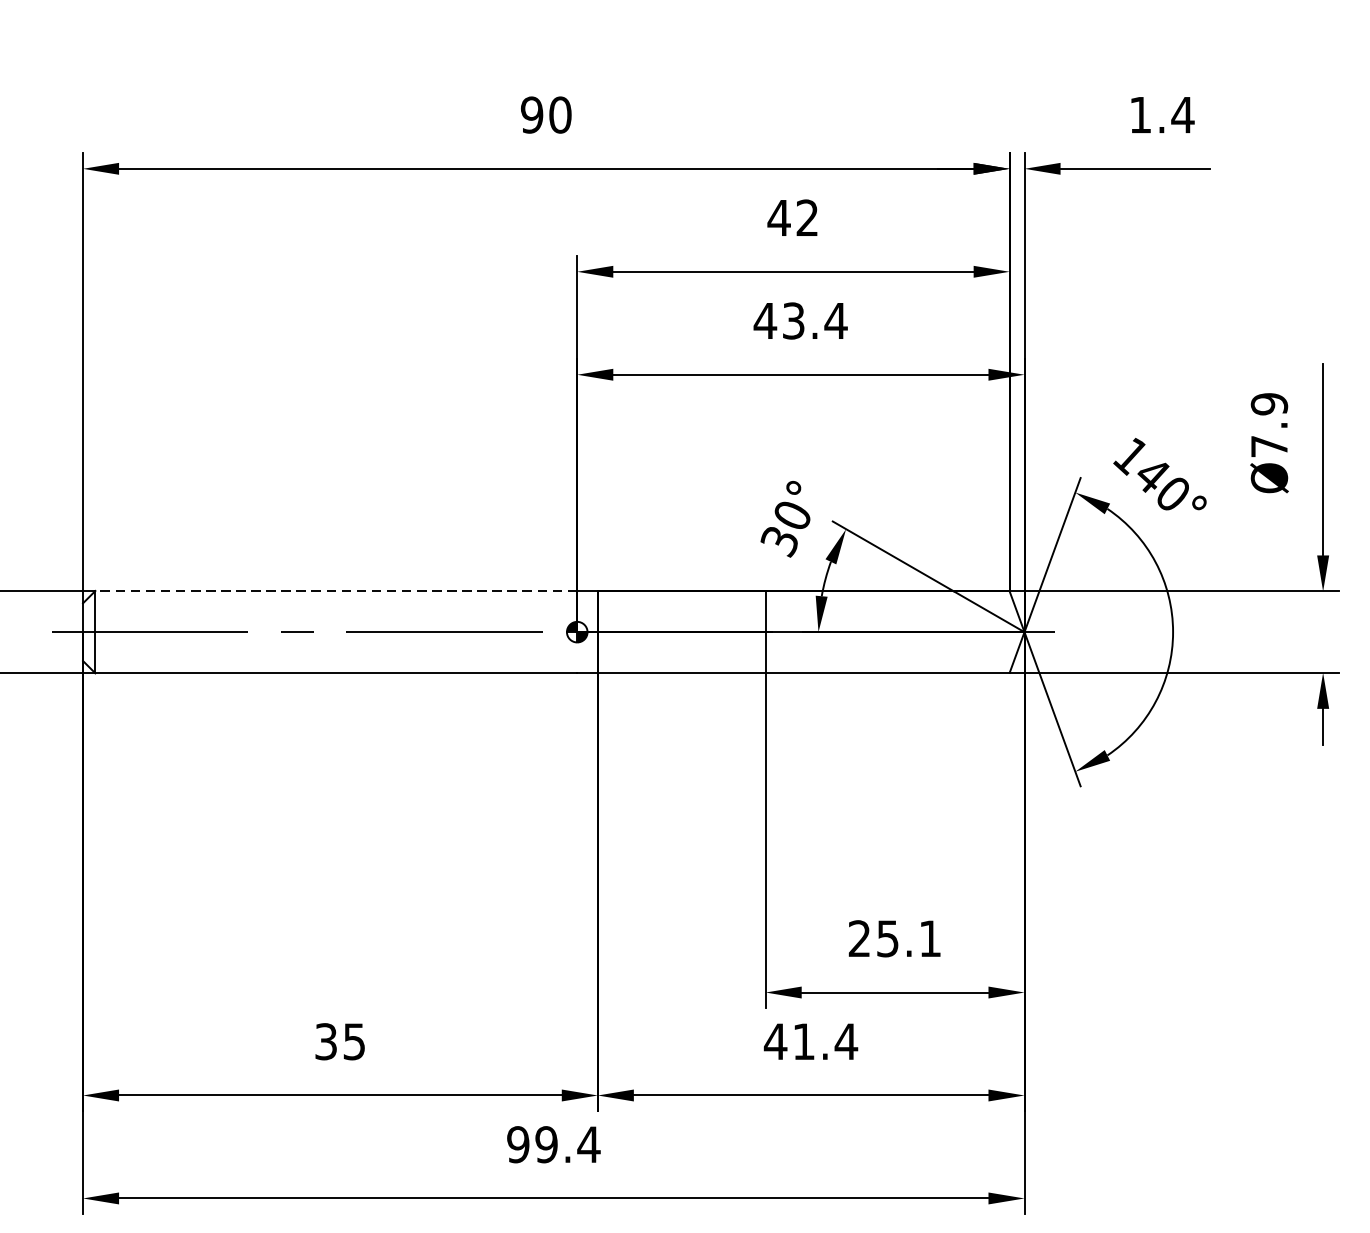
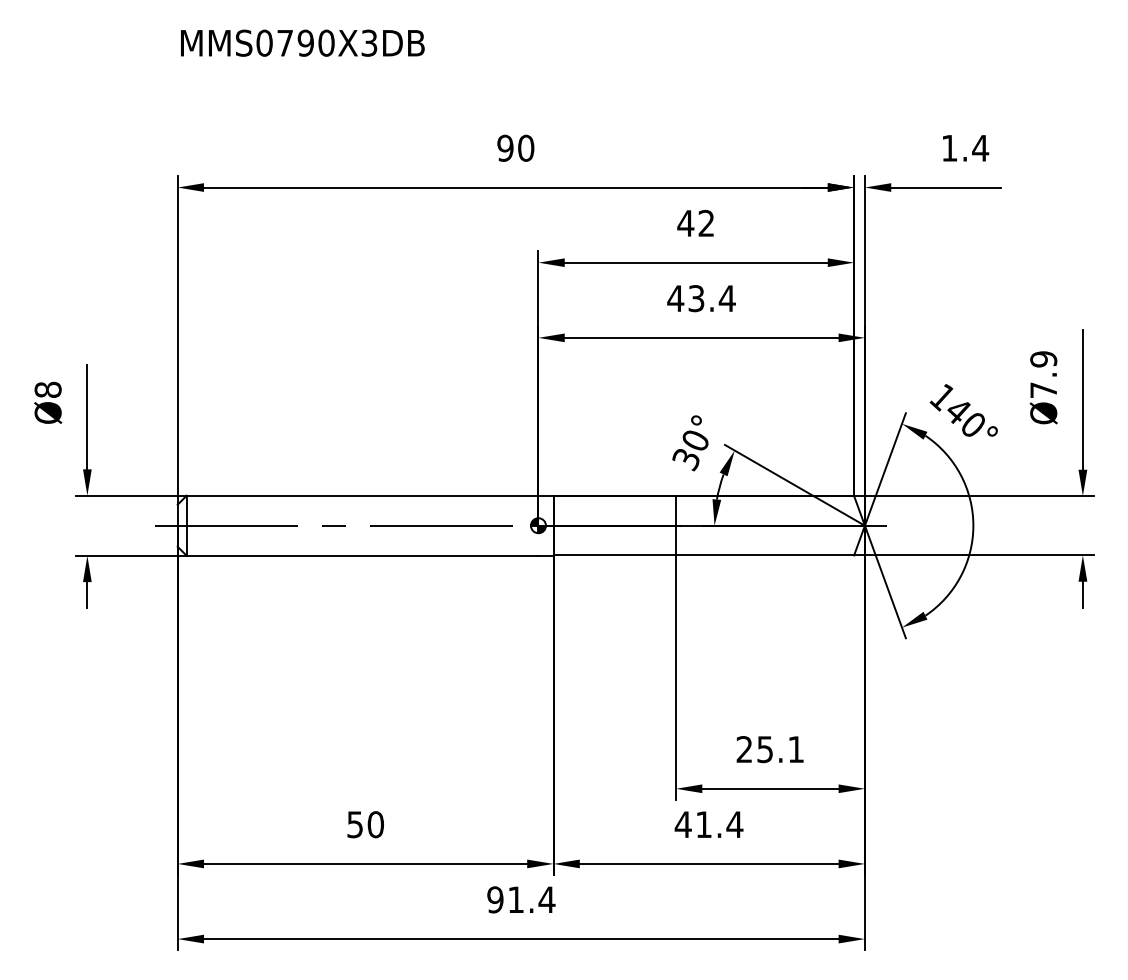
line: (336, 590) -> (362, 495), dashed -> solid
text: (341, 1041) -> (366, 824), 35 -> 50
text: (547, 1144) -> (516, 899), 99.4 -> 91.4

